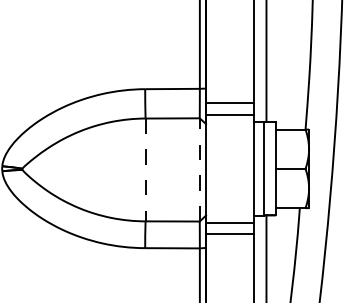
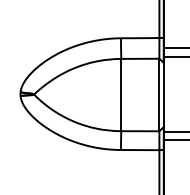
line: (199, 169) -> (159, 94), dashed -> solid
line: (145, 170) -> (121, 95), dashed -> solid

